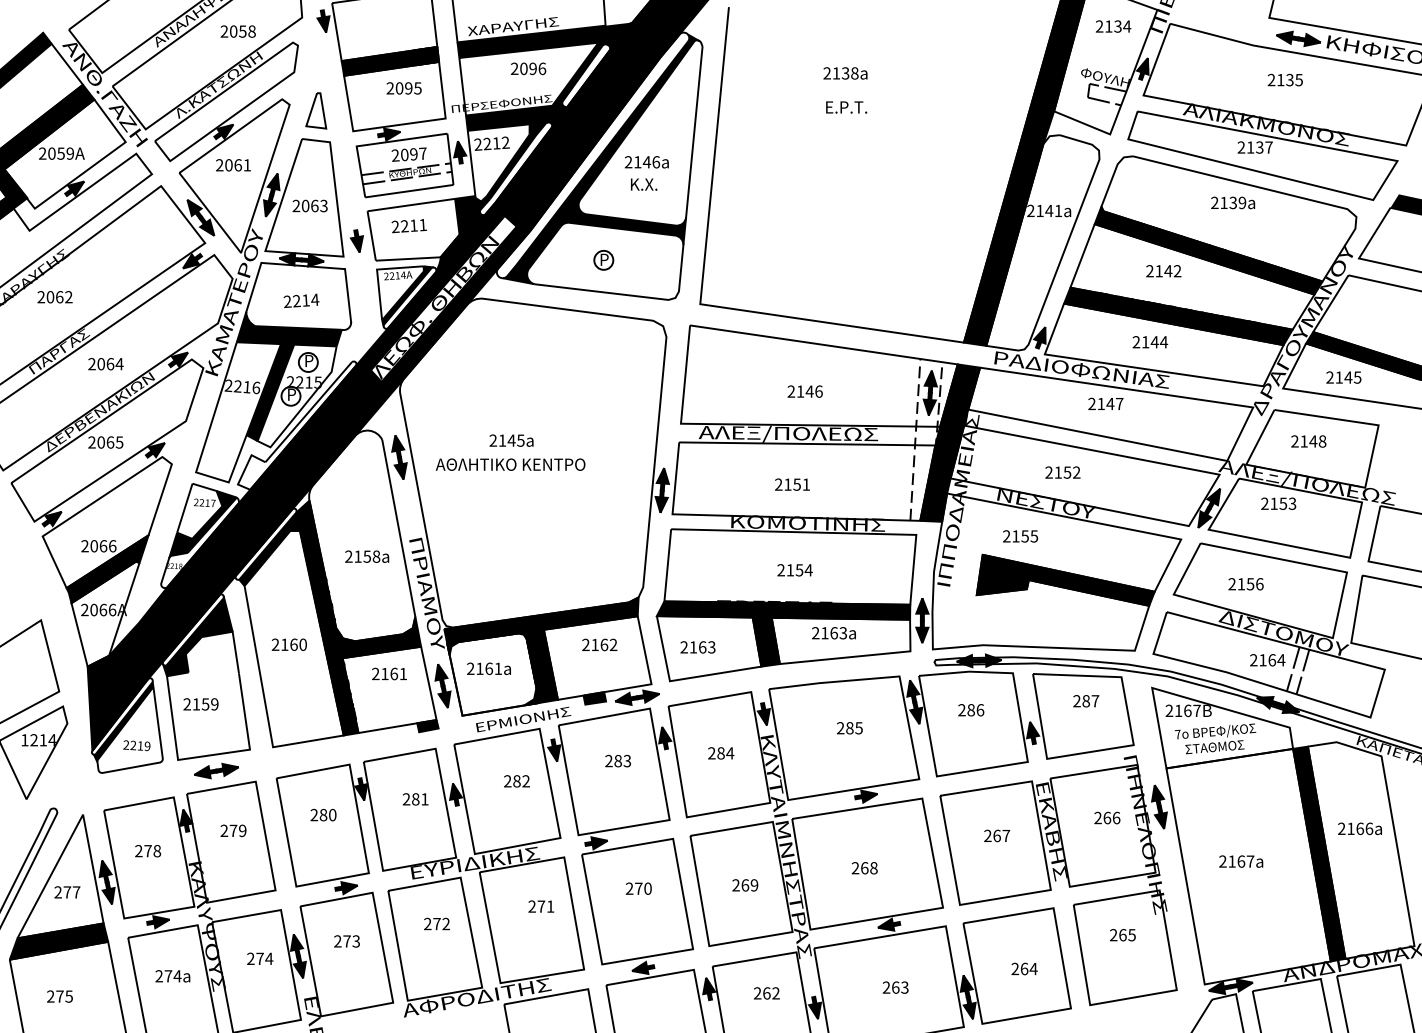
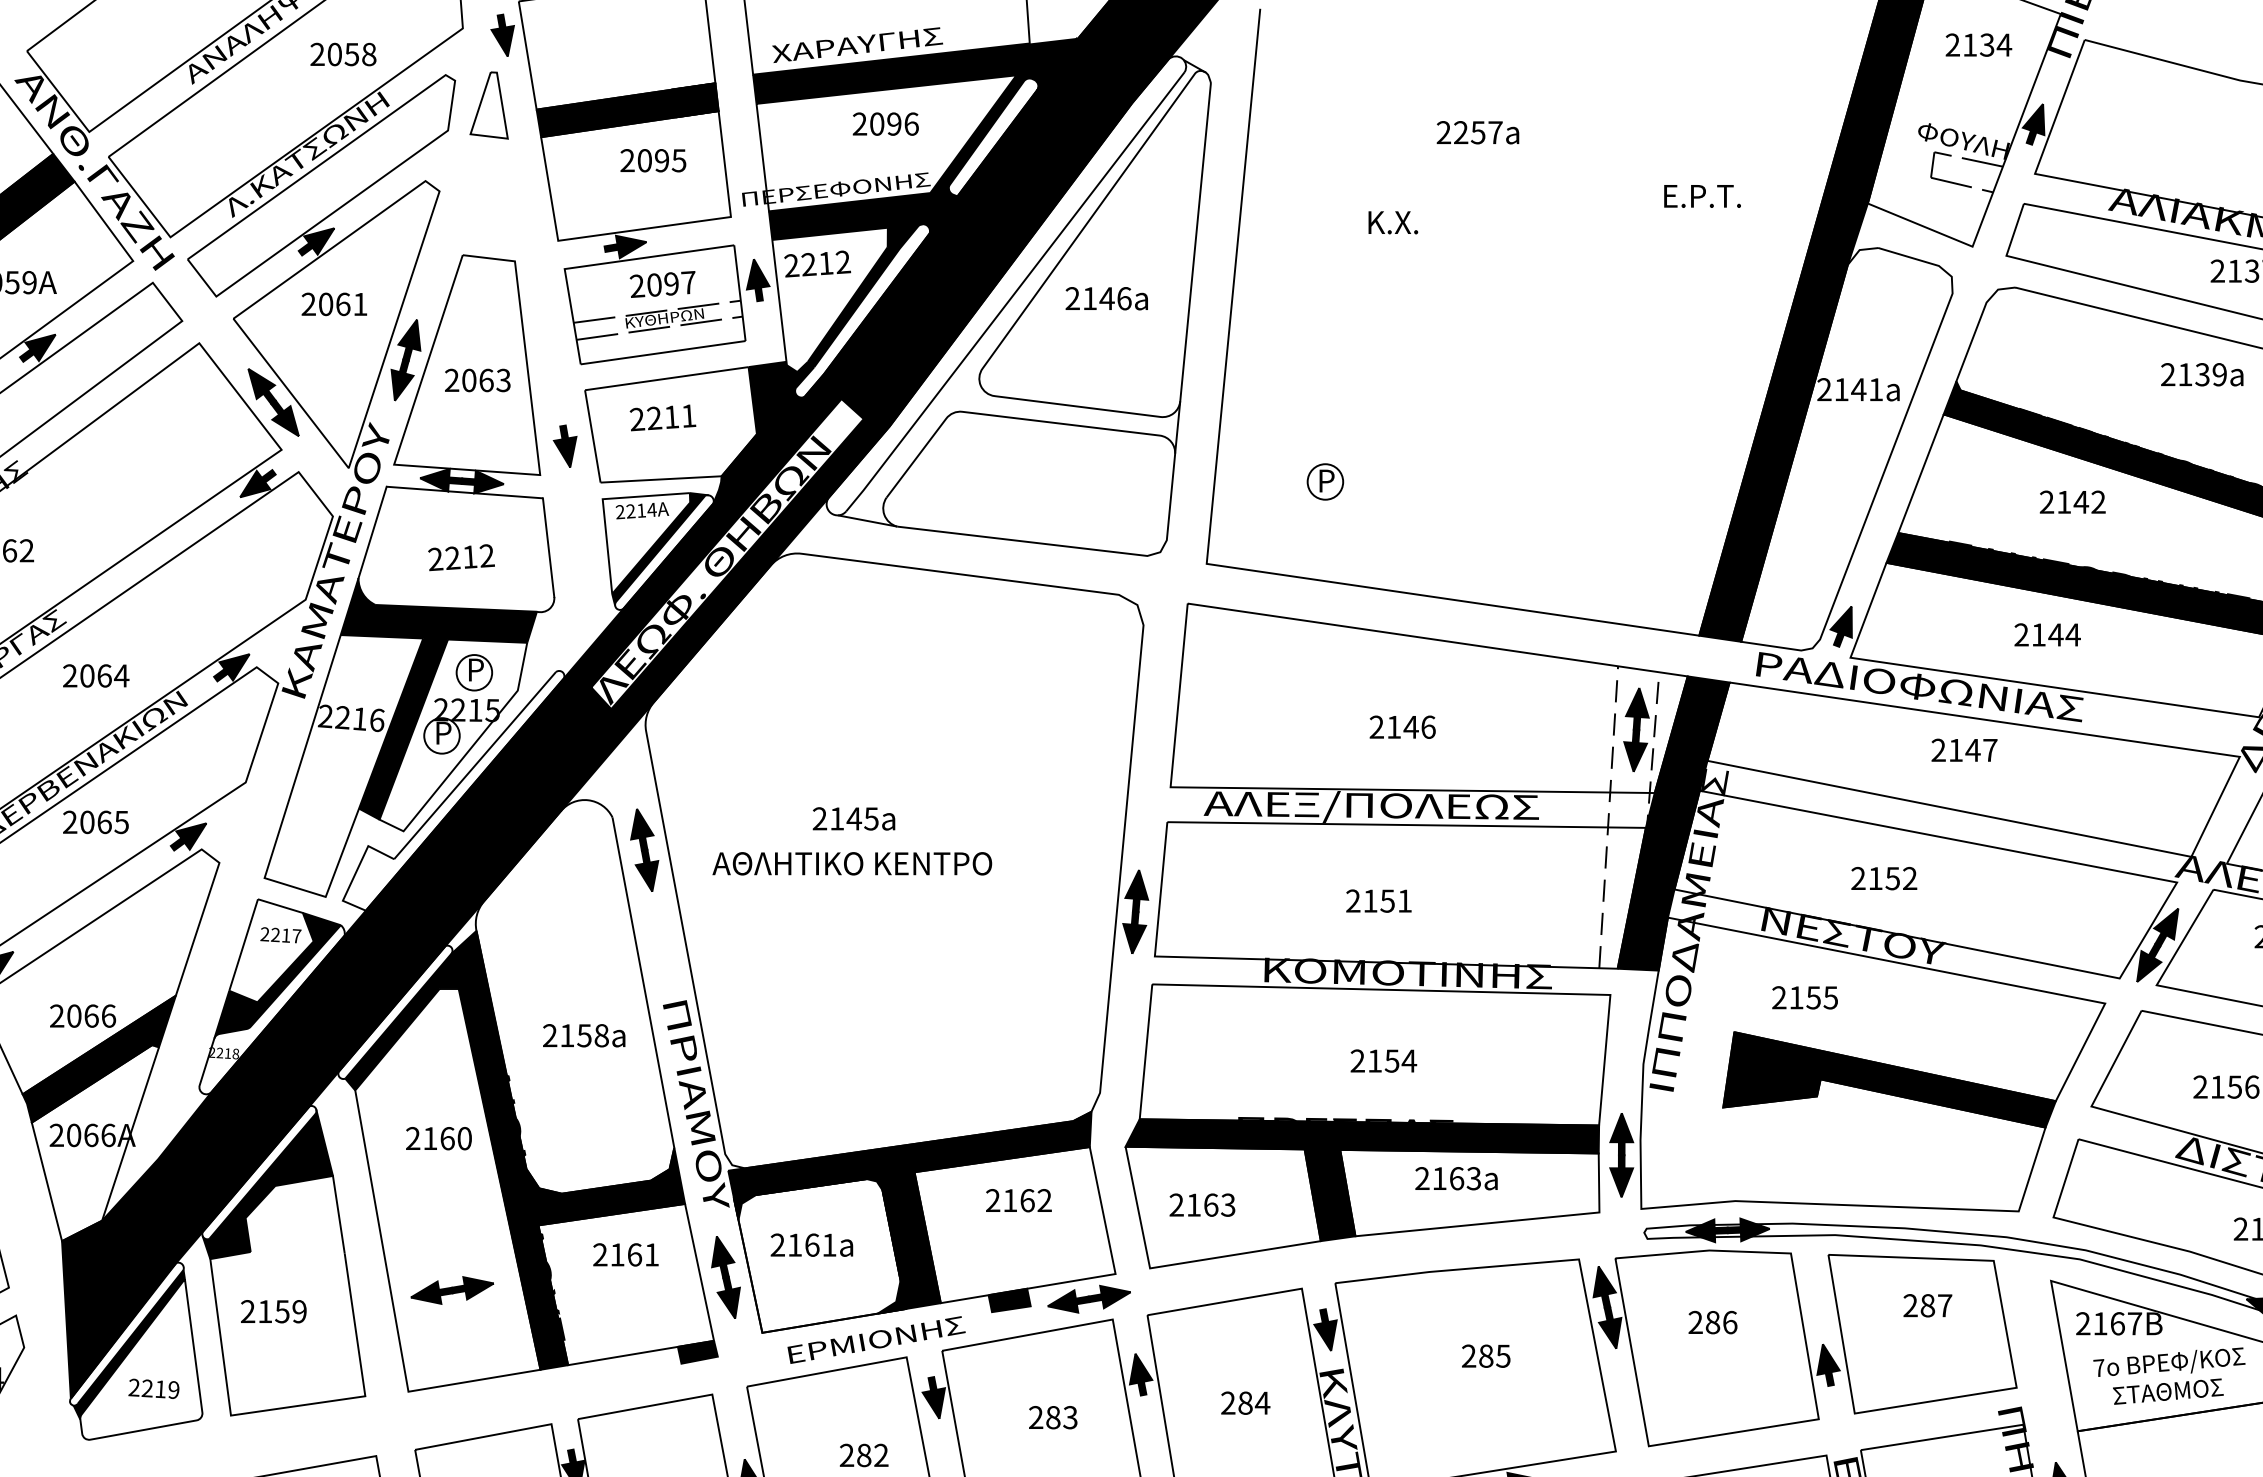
text: (845, 73) -> (1478, 132), 2138a -> 2257a
text: (846, 107) -> (1702, 196), moved
part: (316, 110) -> (489, 104), moved
fill: (600, 159) -> (1020, 293), removed
text: (644, 184) -> (1393, 222), moved
part: (603, 260) -> (1324, 482), moved
text: (315, 299) -> (487, 555), 2214 -> 2212
text: (288, 644) -> (437, 1138), moved
part: (216, 770) -> (452, 1289), moved

